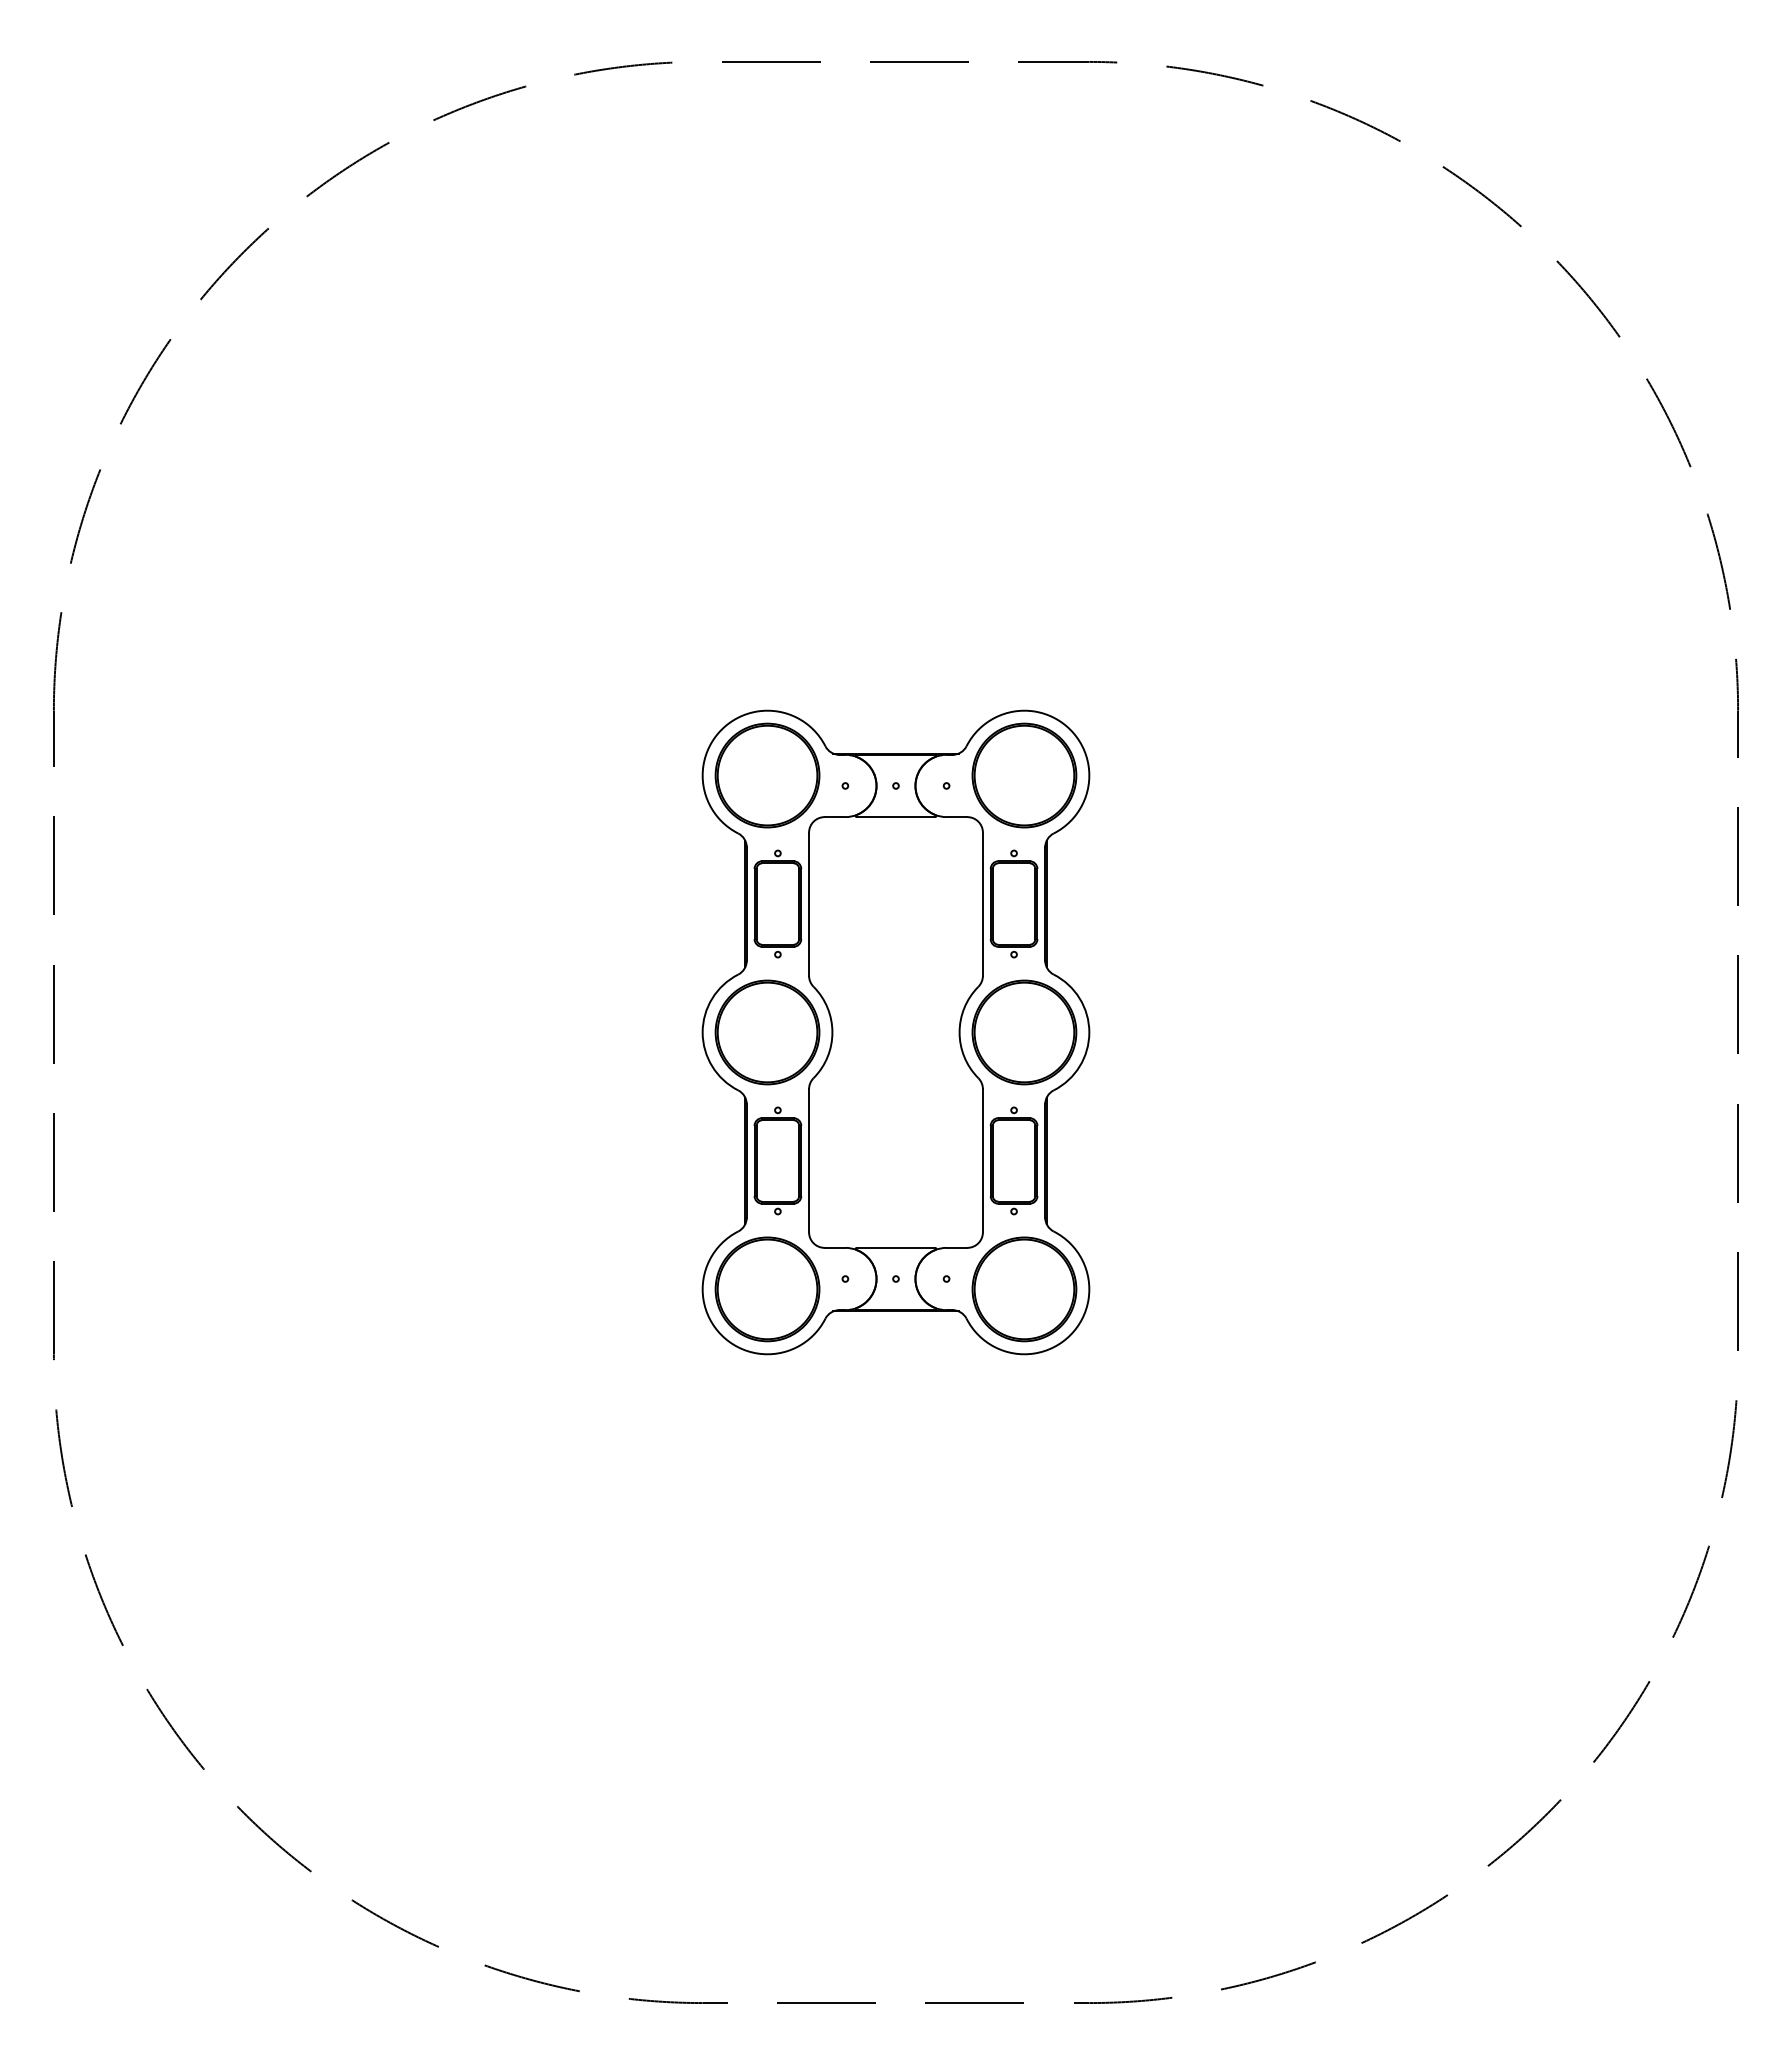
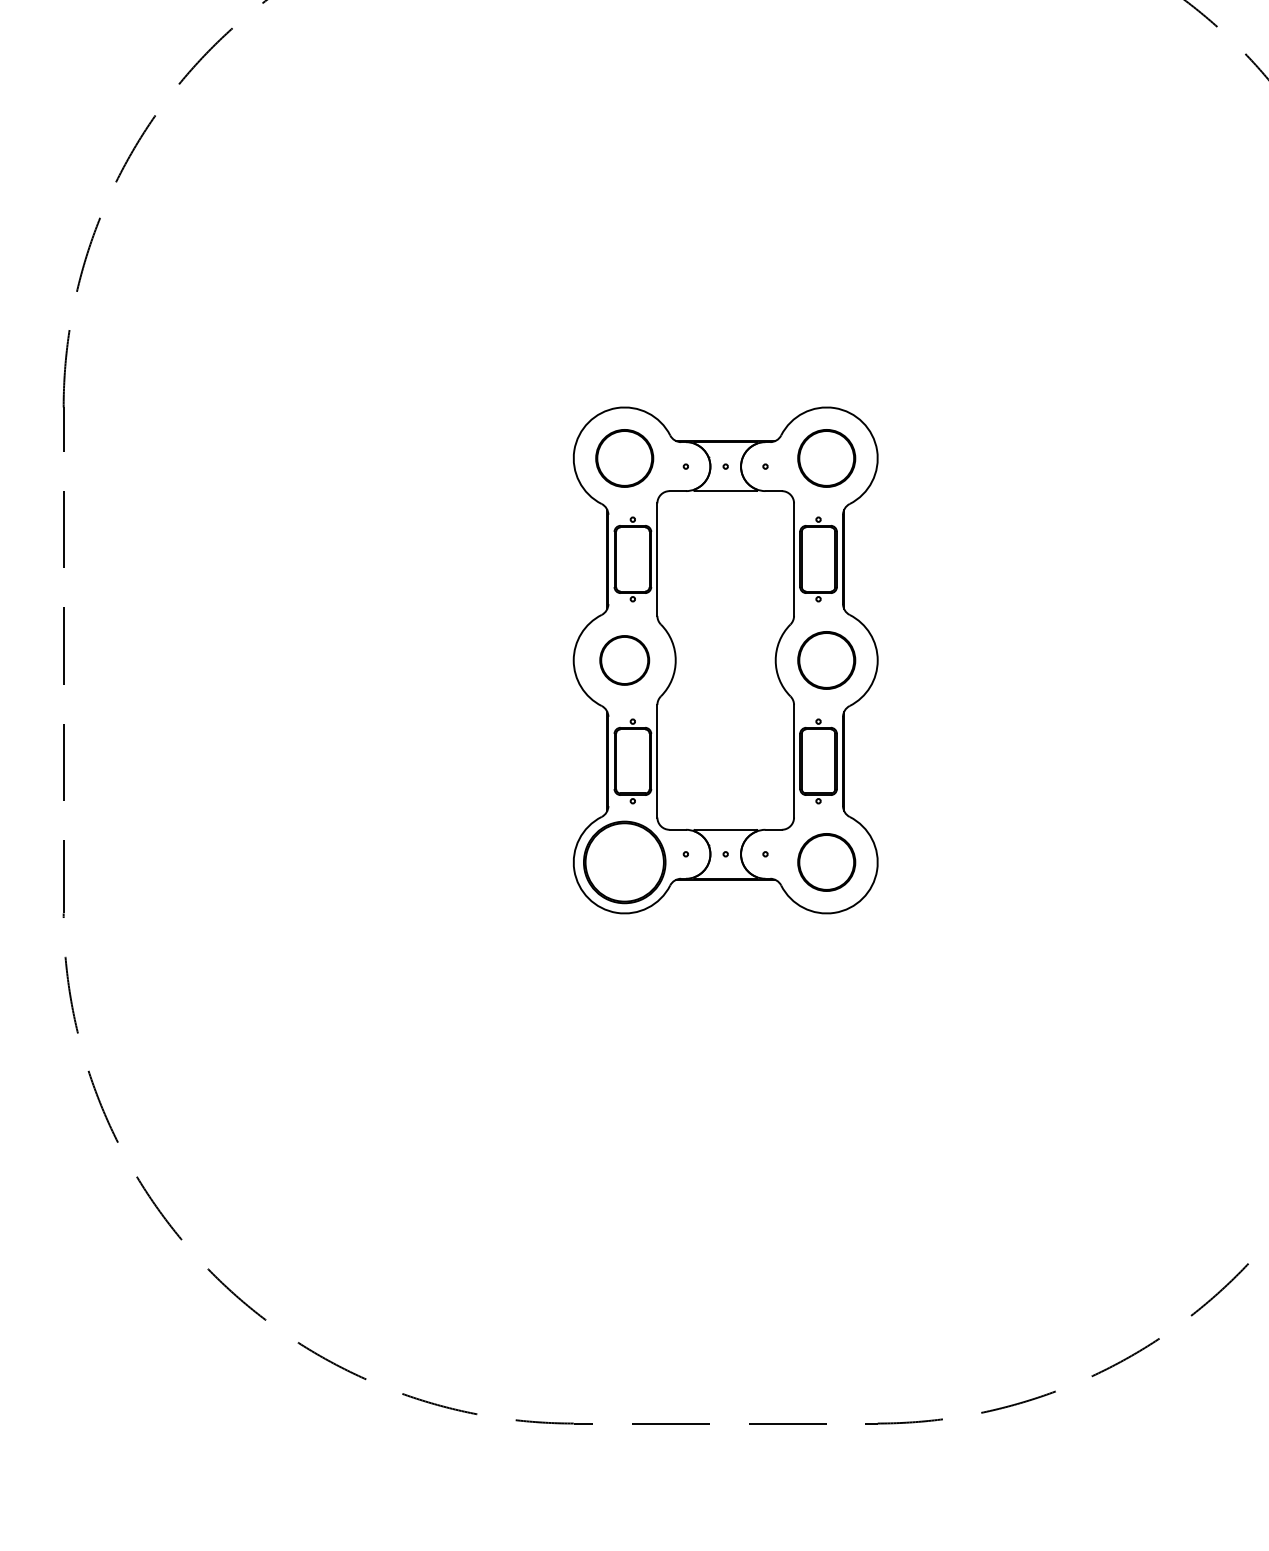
part: (767, 775) -> (624, 458), size x0.7
part: (1024, 775) -> (826, 458), size x0.7
part: (767, 1032) -> (624, 660), size x0.6
part: (1024, 1032) -> (826, 660), size x0.7
part: (1024, 1289) -> (826, 862), size x0.7

